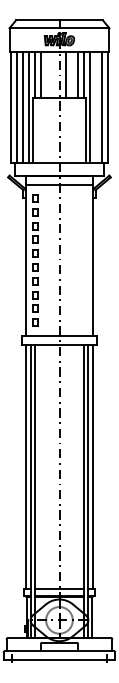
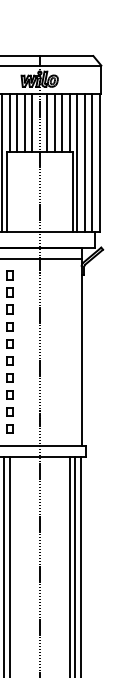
line: (47, 74) -> (24, 122), added
line: (53, 74) -> (32, 122), added
line: (71, 74) -> (54, 122), added
line: (96, 106) -> (85, 162), added

